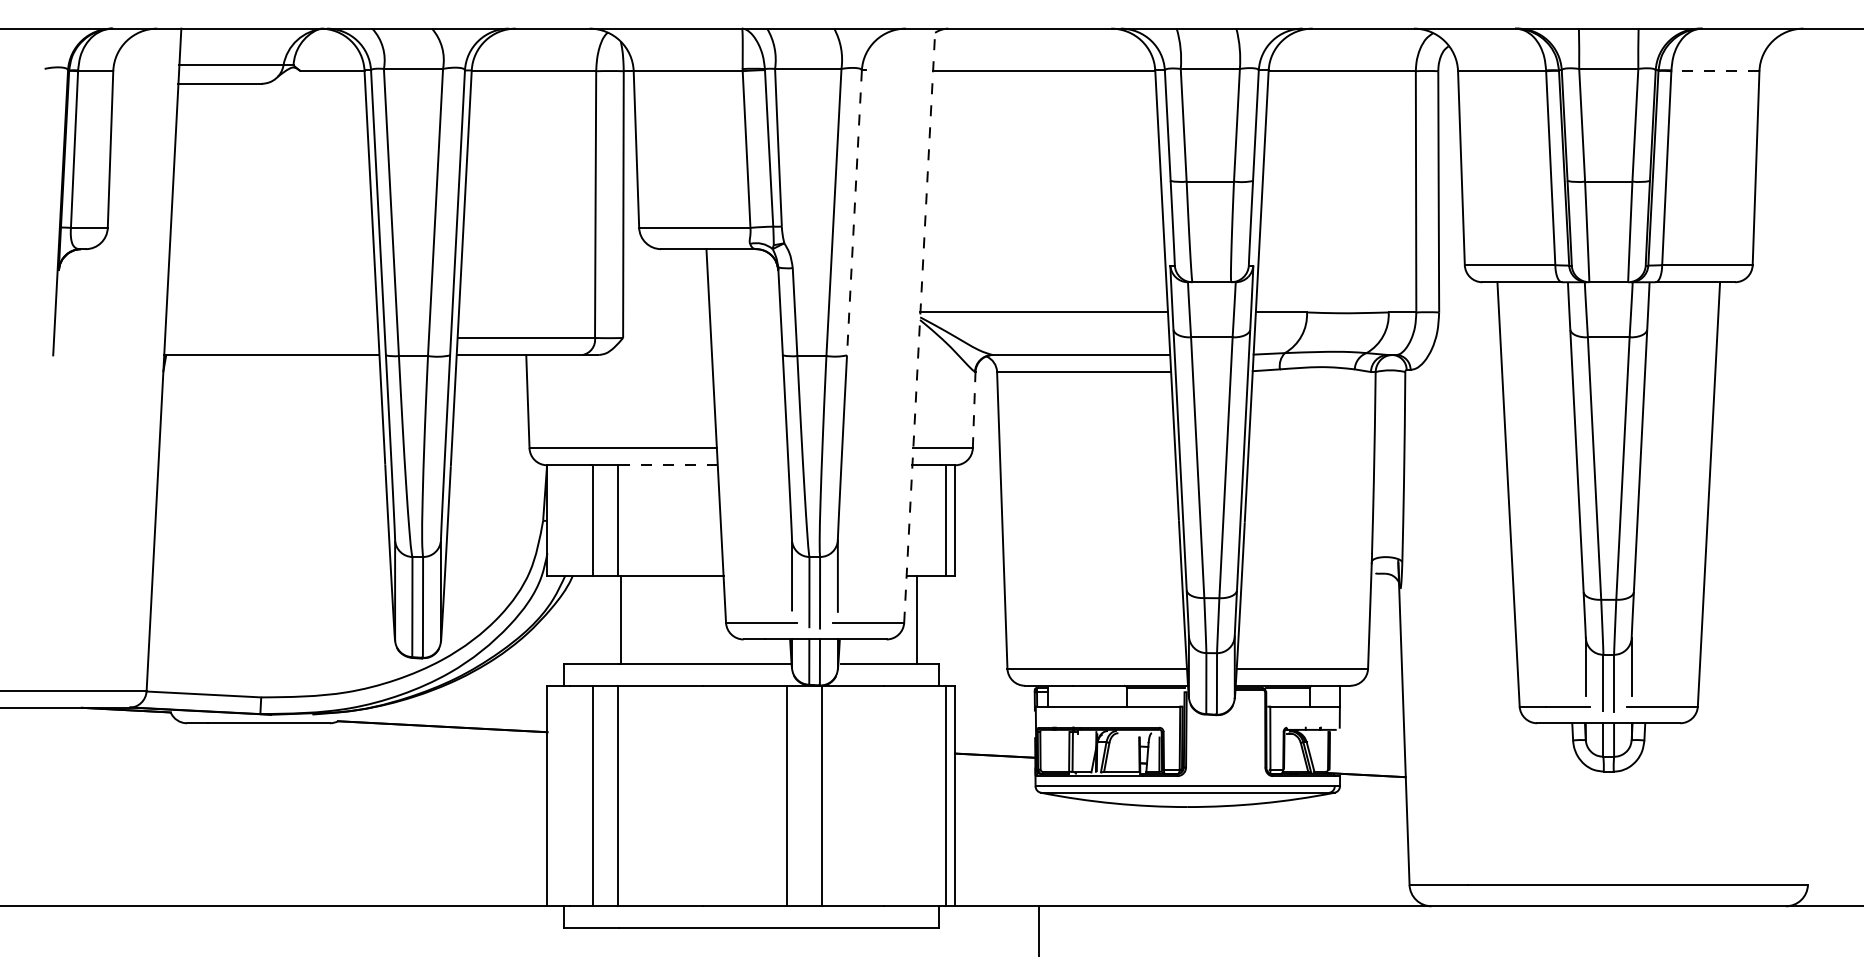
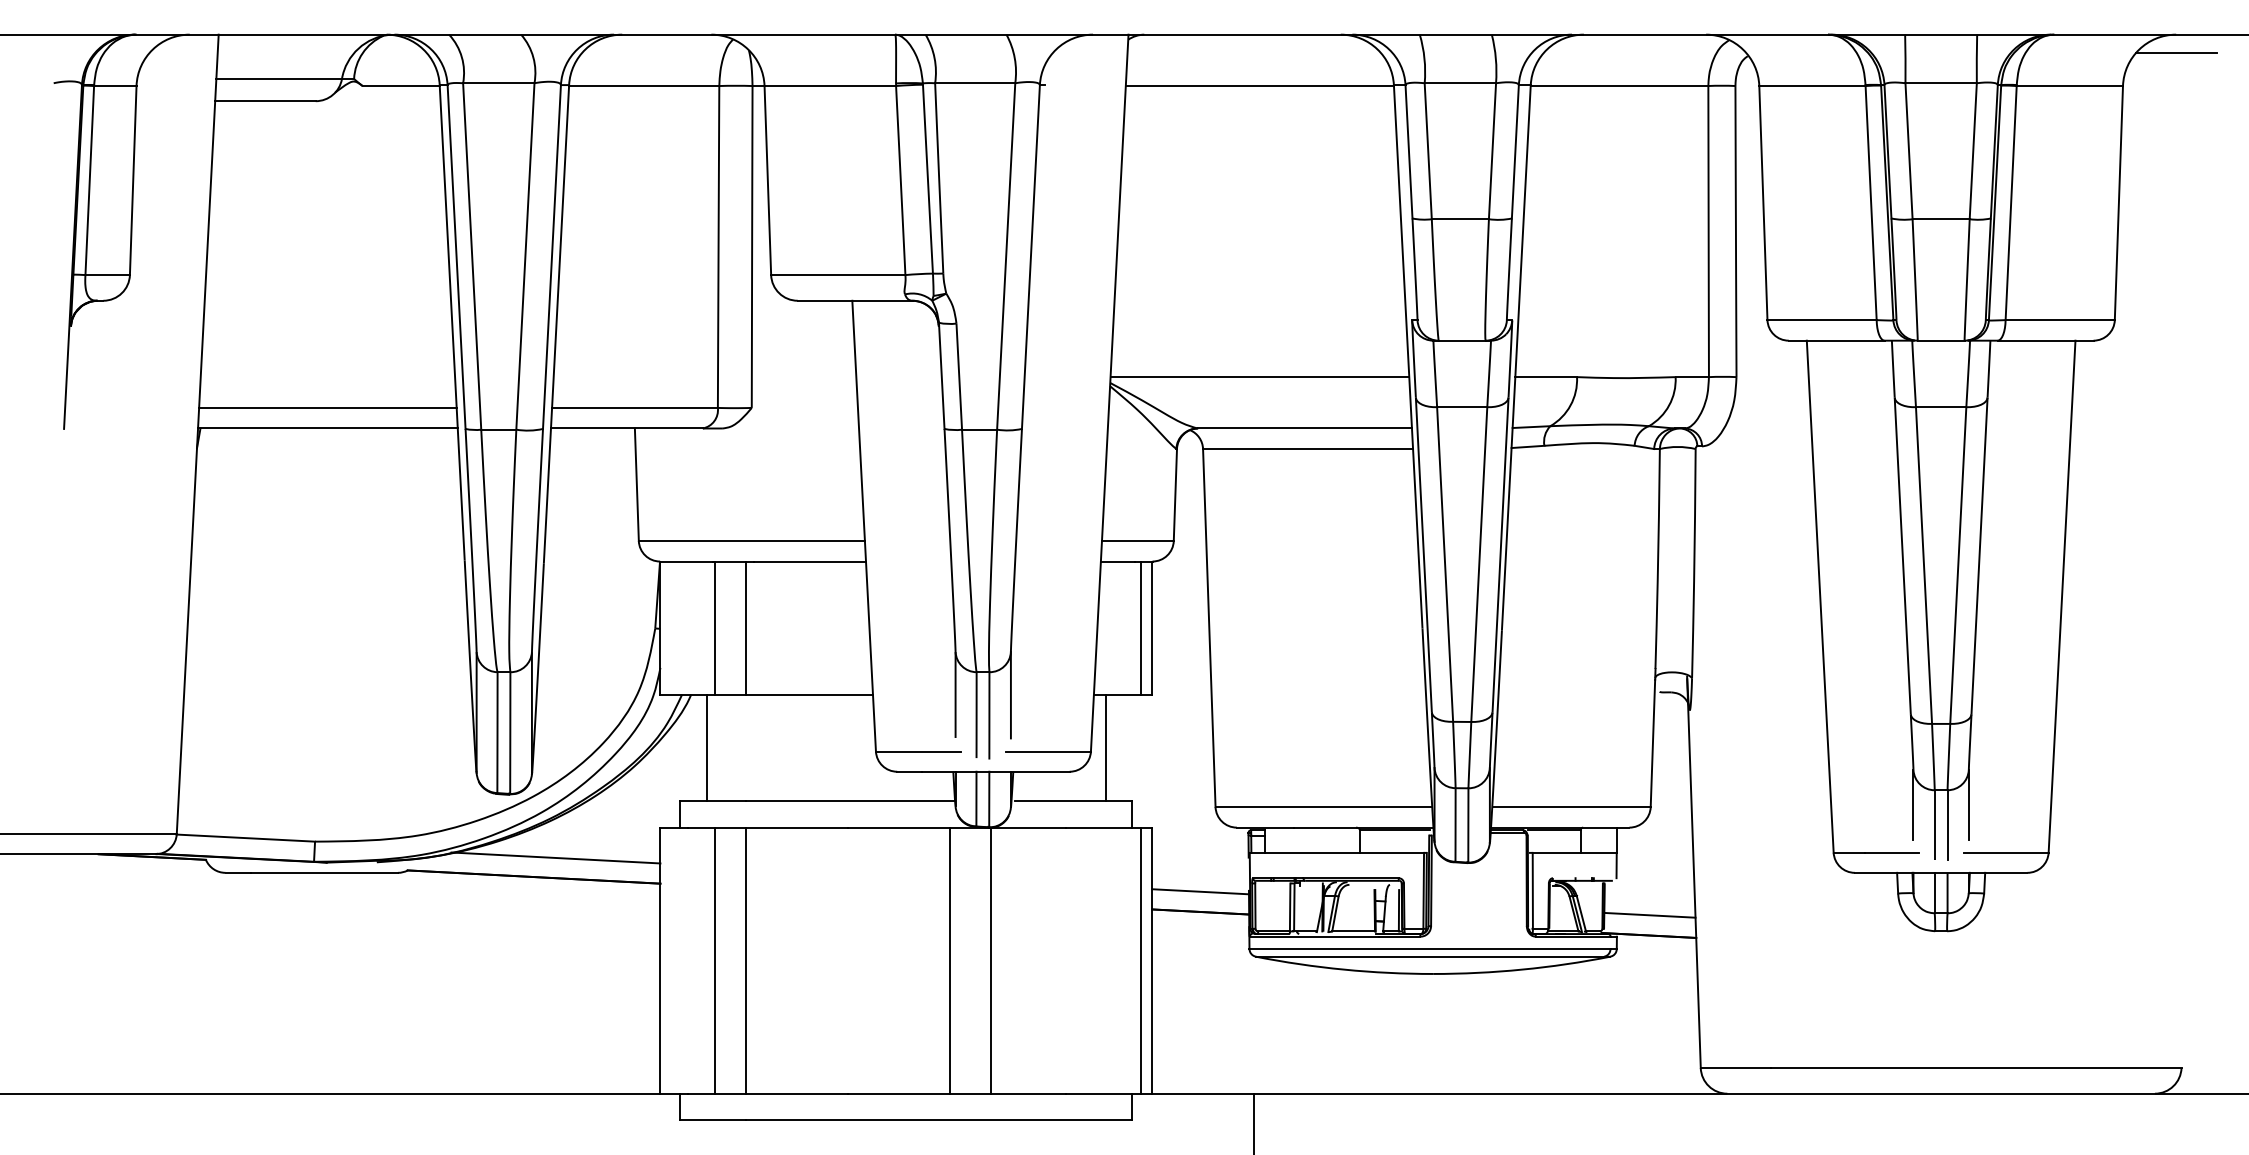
line: (1803, 43) -> (2176, 52), added
line: (1715, 71) -> (2069, 86), dashed -> solid
line: (854, 213) -> (1030, 257), dashed -> solid
line: (919, 326) -> (1109, 393), dashed -> solid
line: (271, 337) -> (327, 407), added
line: (974, 409) -> (1175, 494), dashed -> solid
line: (670, 465) -> (809, 561), dashed -> solid
line: (620, 619) -> (706, 747), moved
line: (460, 710) -> (555, 857), added
line: (994, 738) -> (1200, 891), added
line: (1367, 757) -> (1649, 914), added

